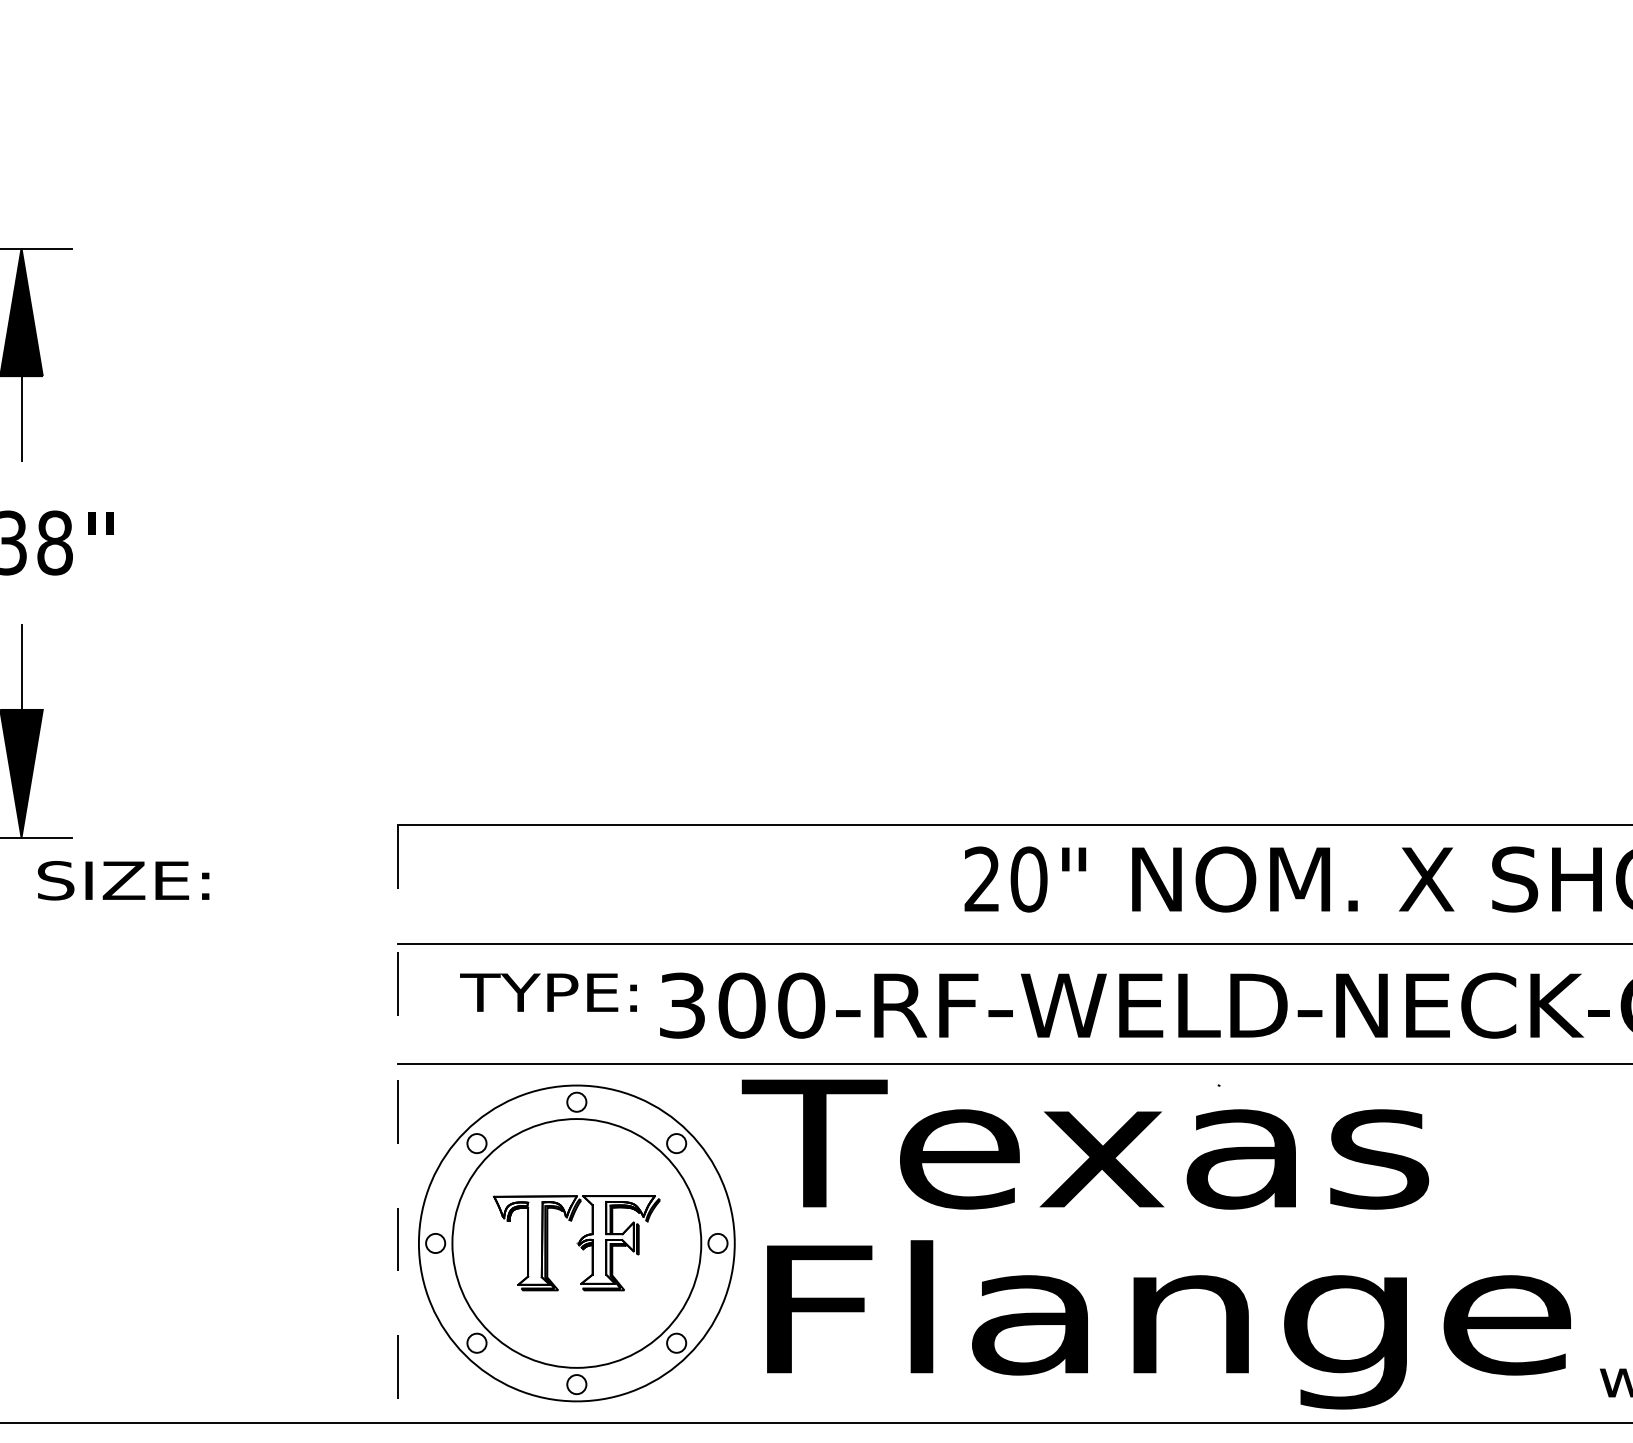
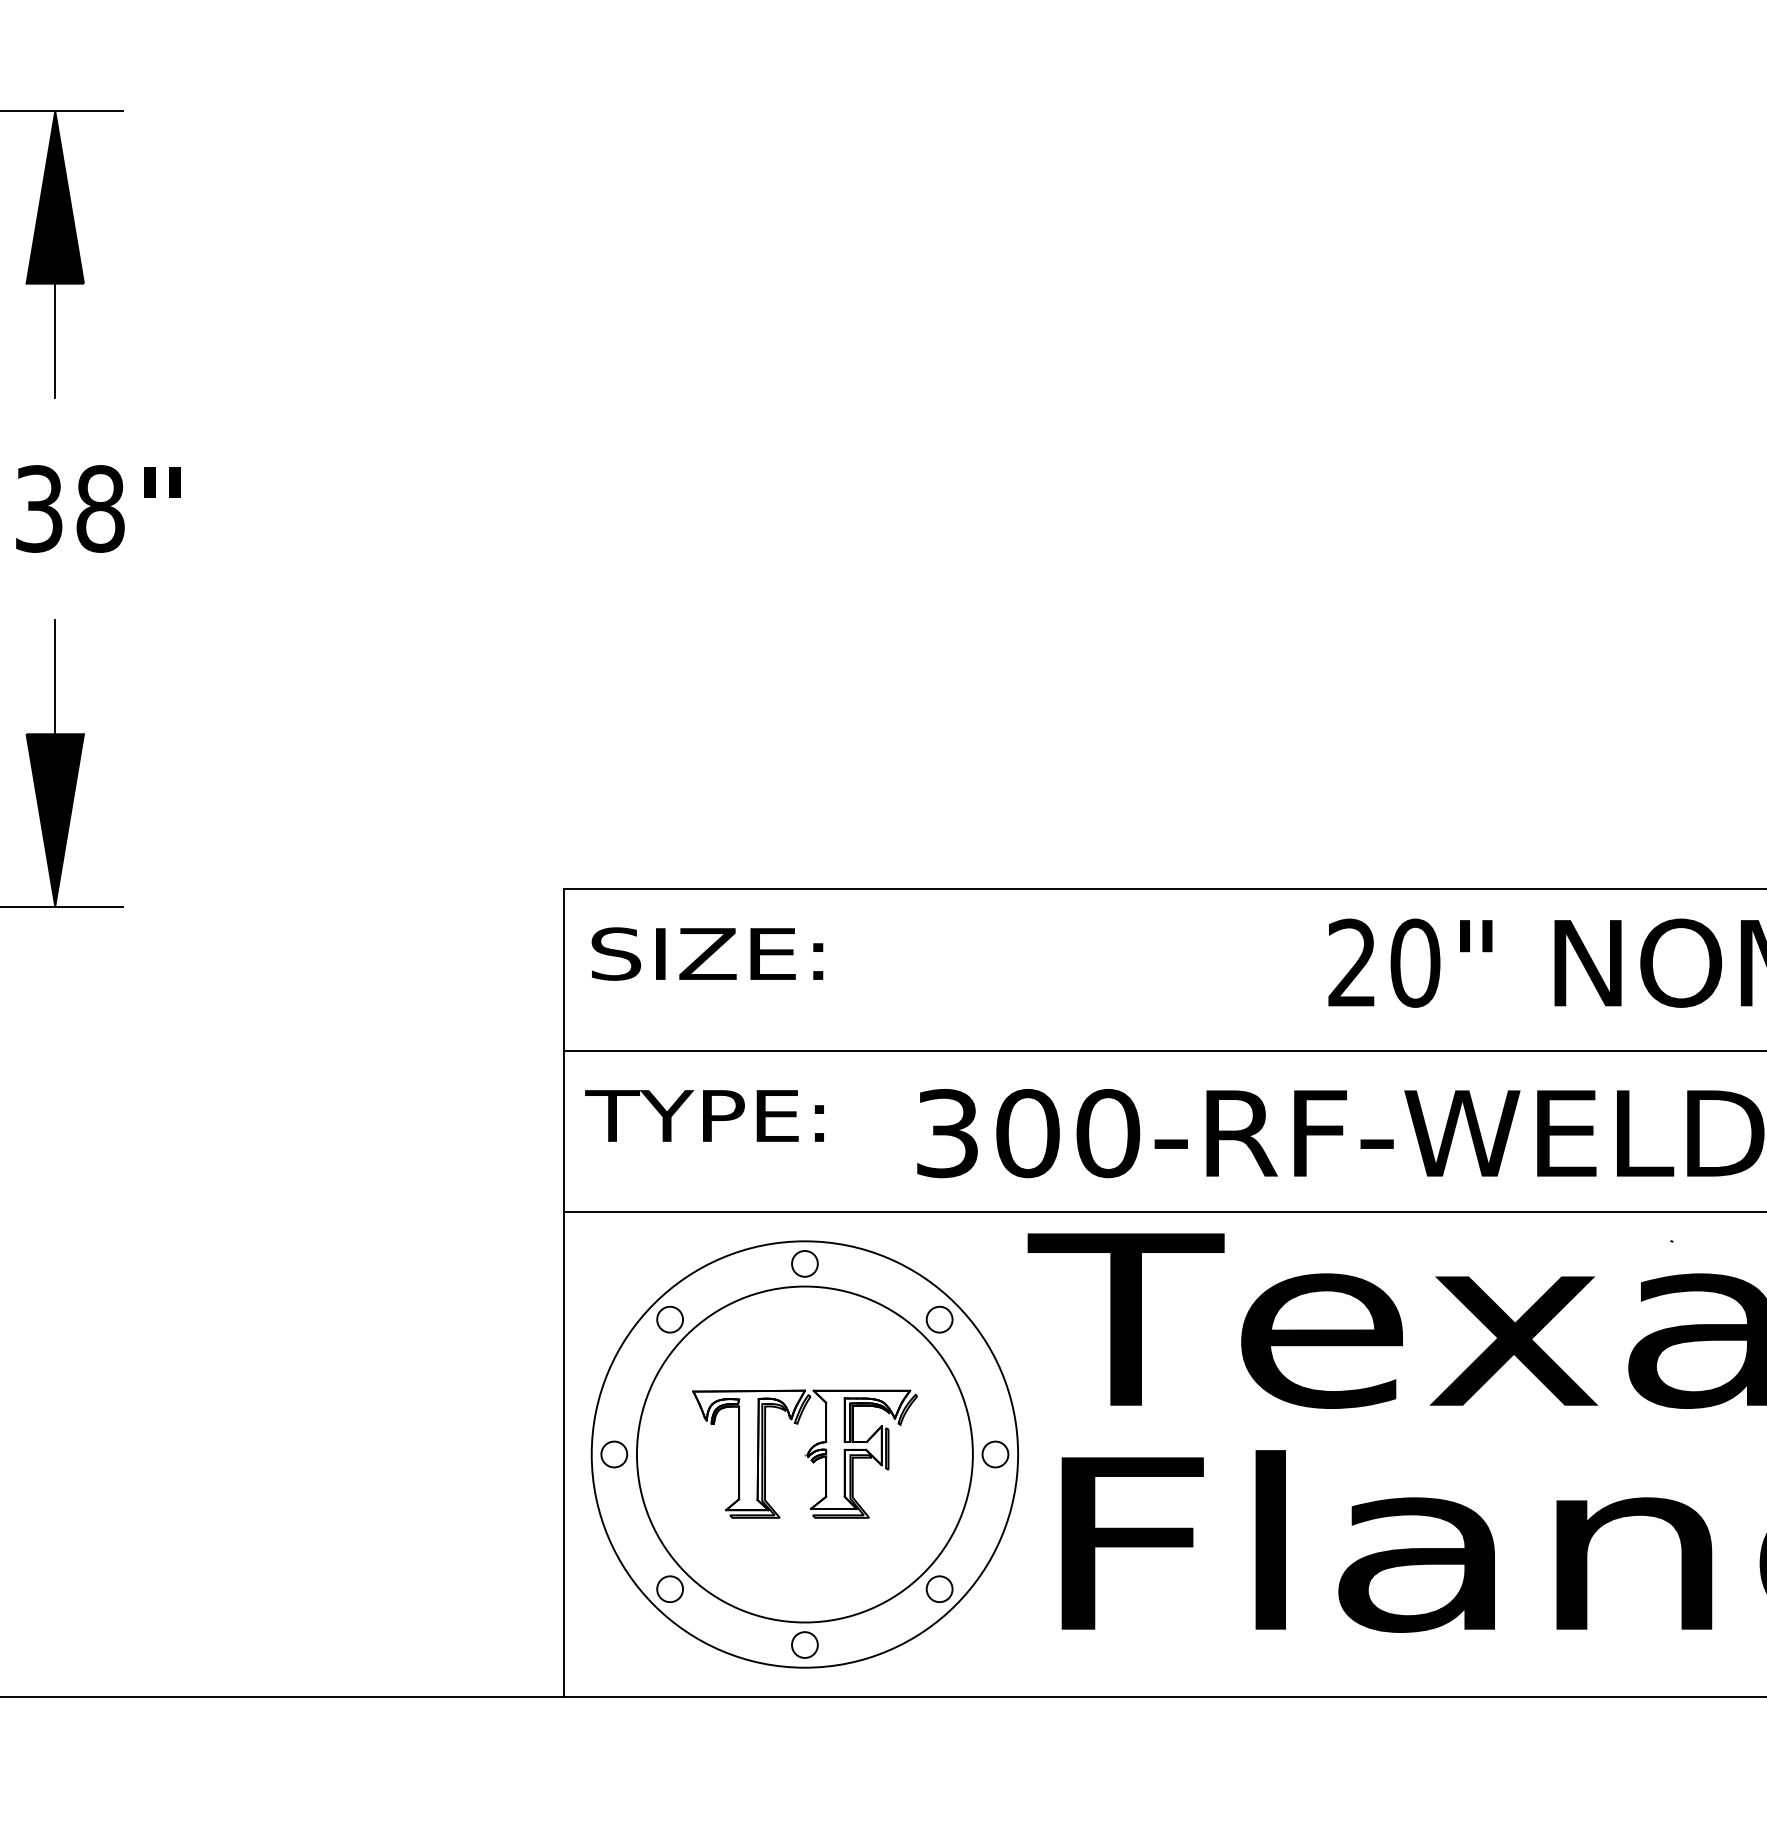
text: (123, 880) -> (707, 953), moved
text: (548, 992) -> (704, 1115), moved
line: (398, 1124) -> (564, 1293), dashed -> solid

